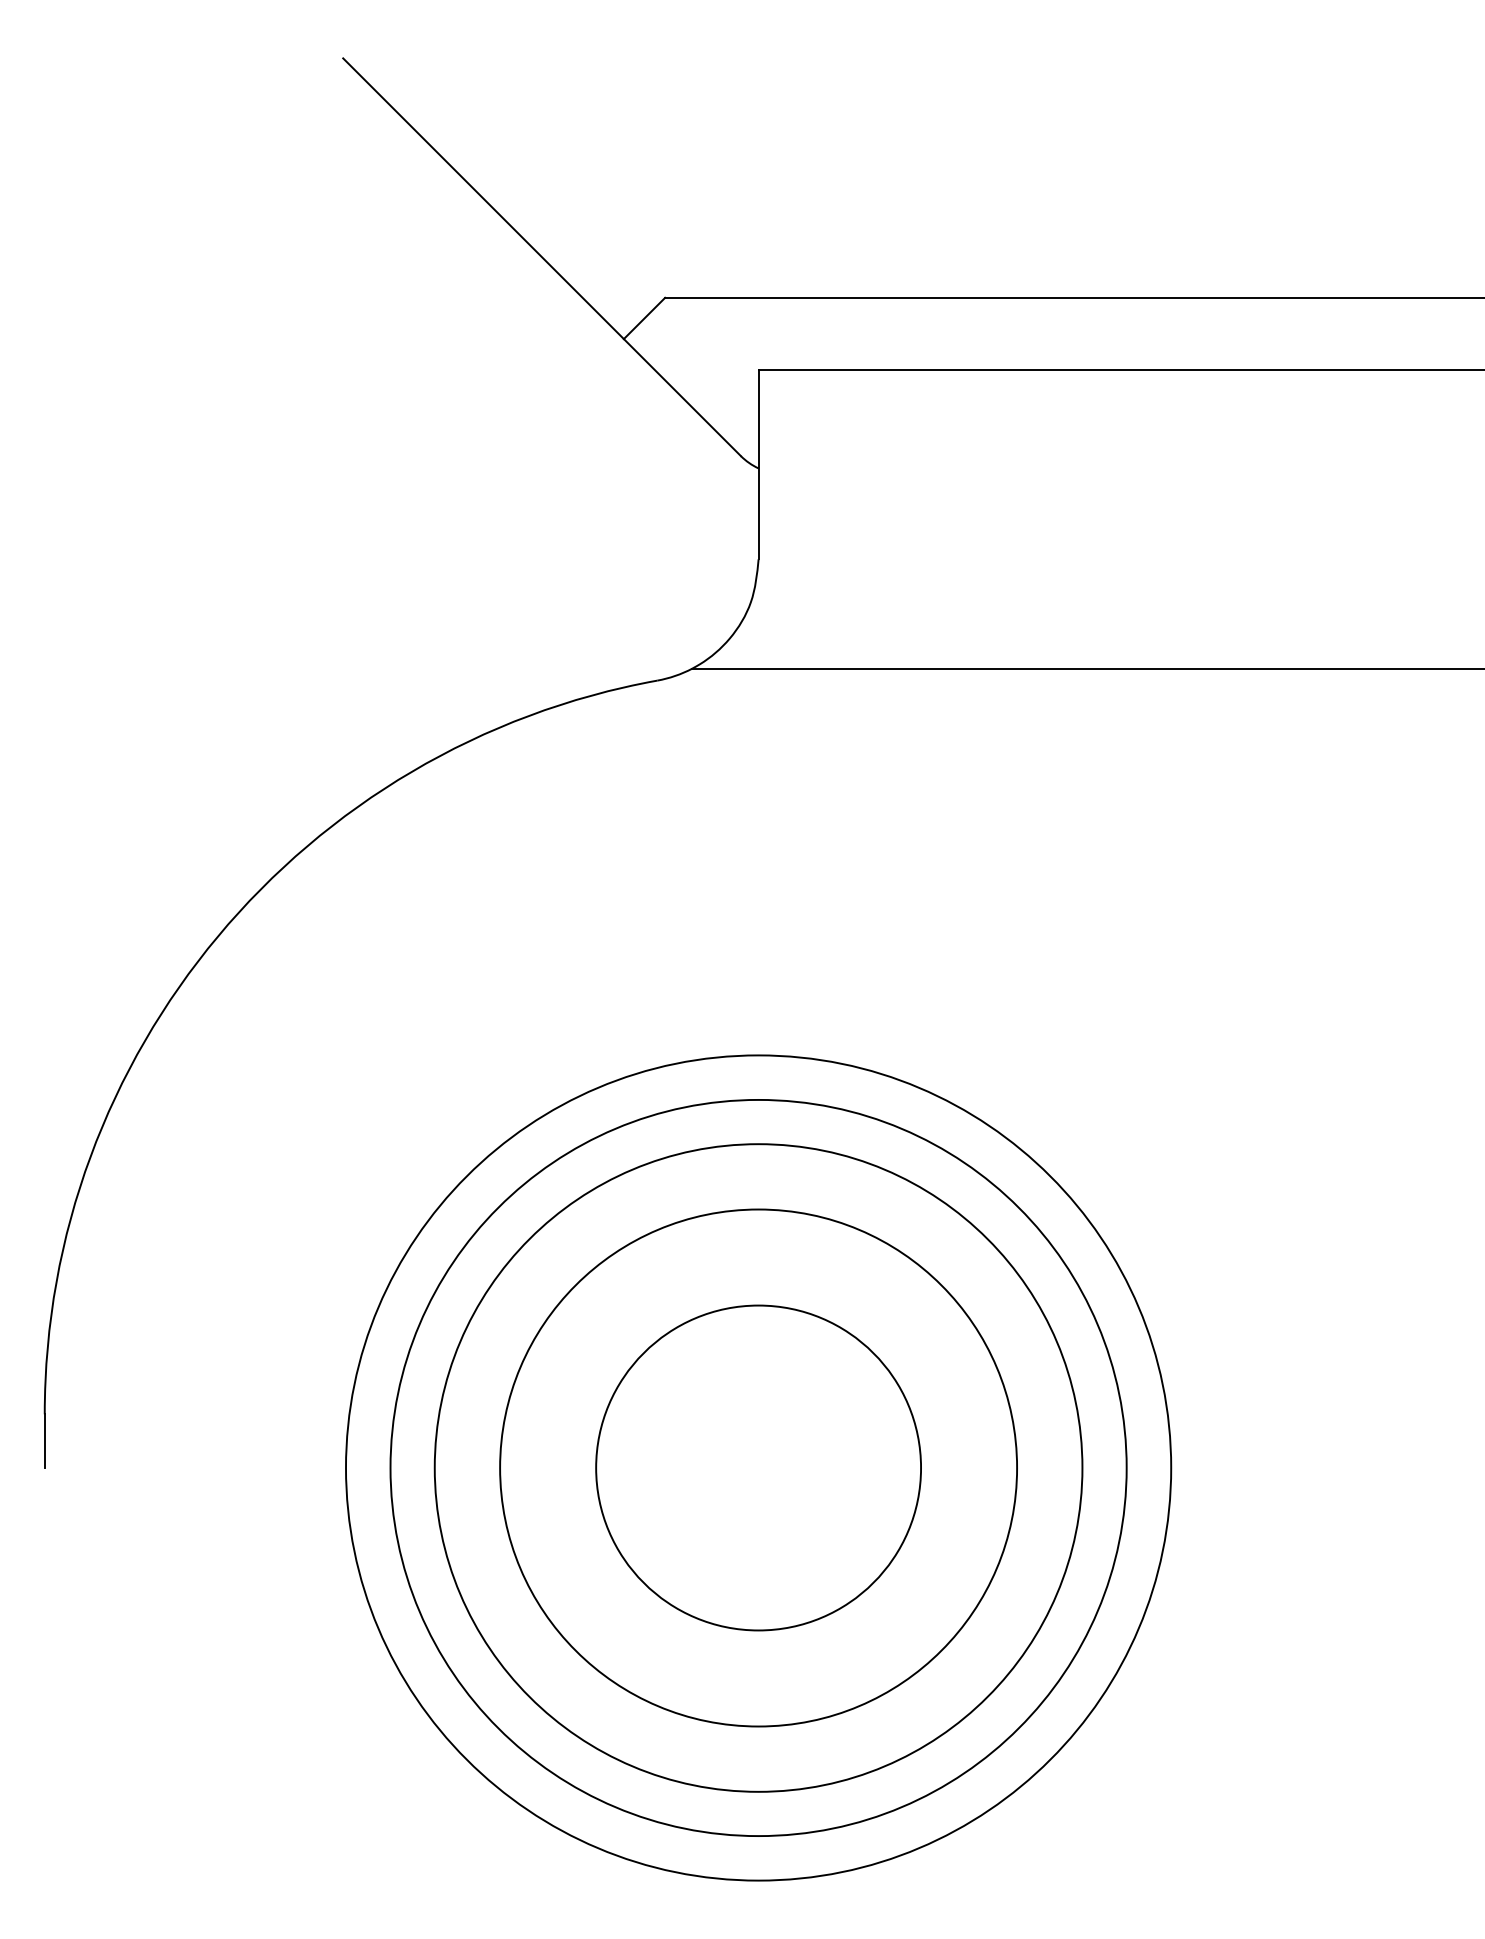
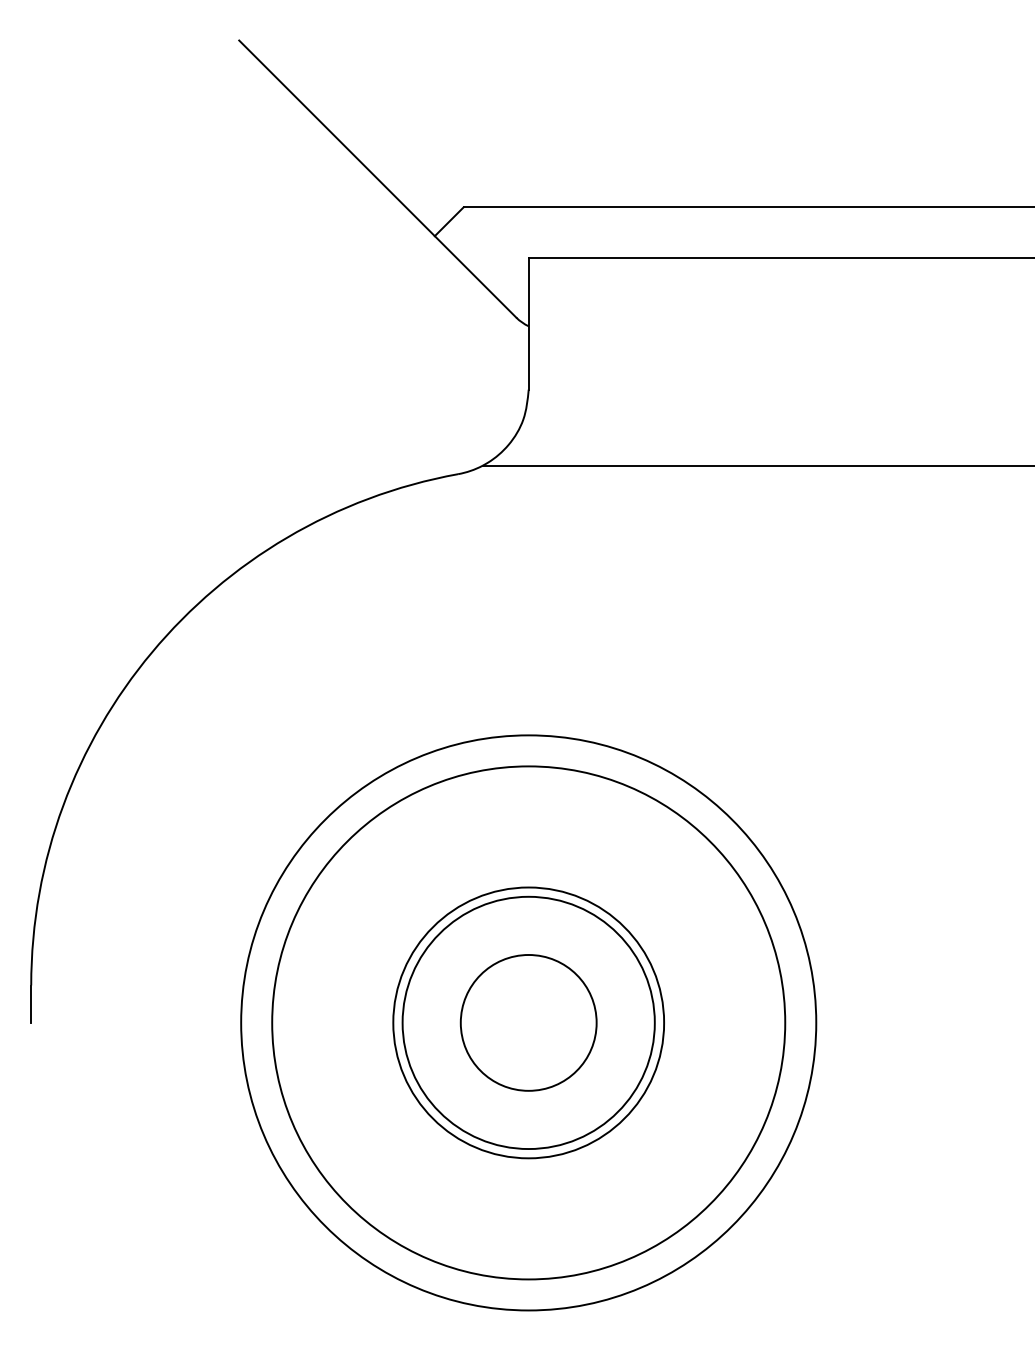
circle: (758, 1467) -> (528, 1022), size x0.6
circle: (758, 1467) -> (528, 1022), size x0.6
circle: (758, 1467) -> (528, 1022), size x0.7

